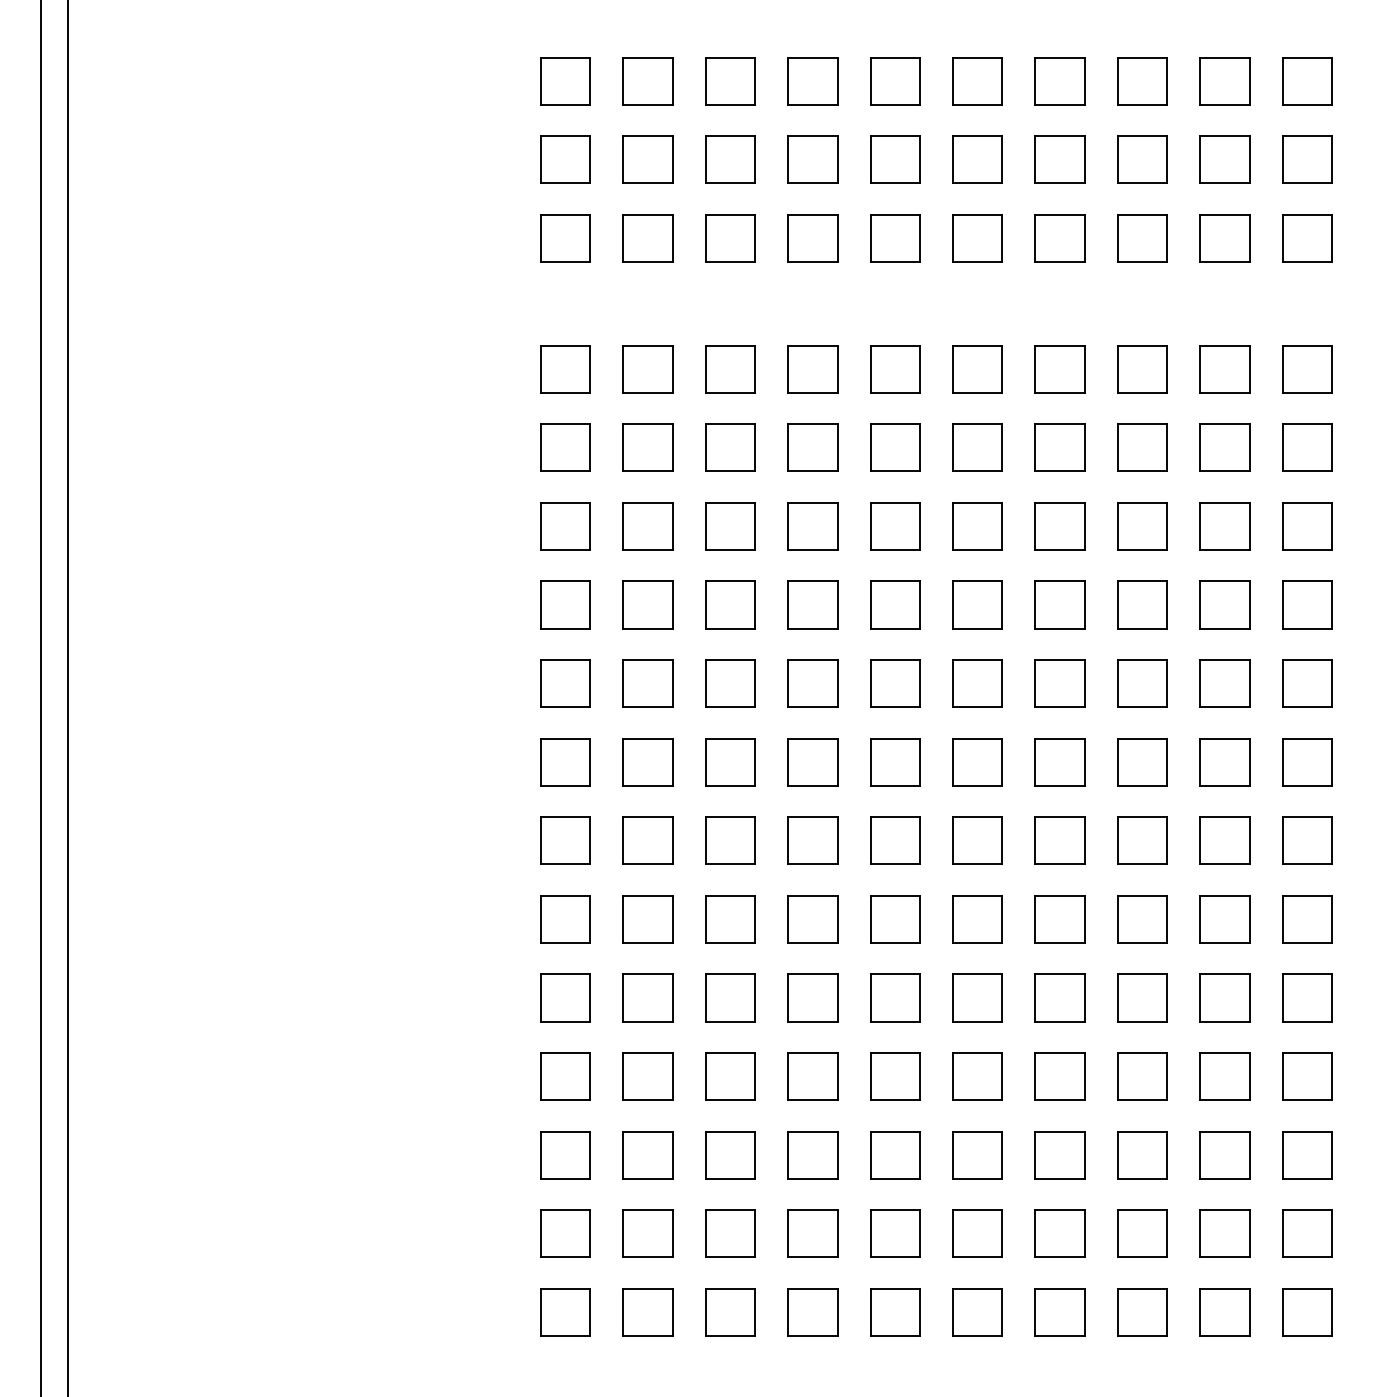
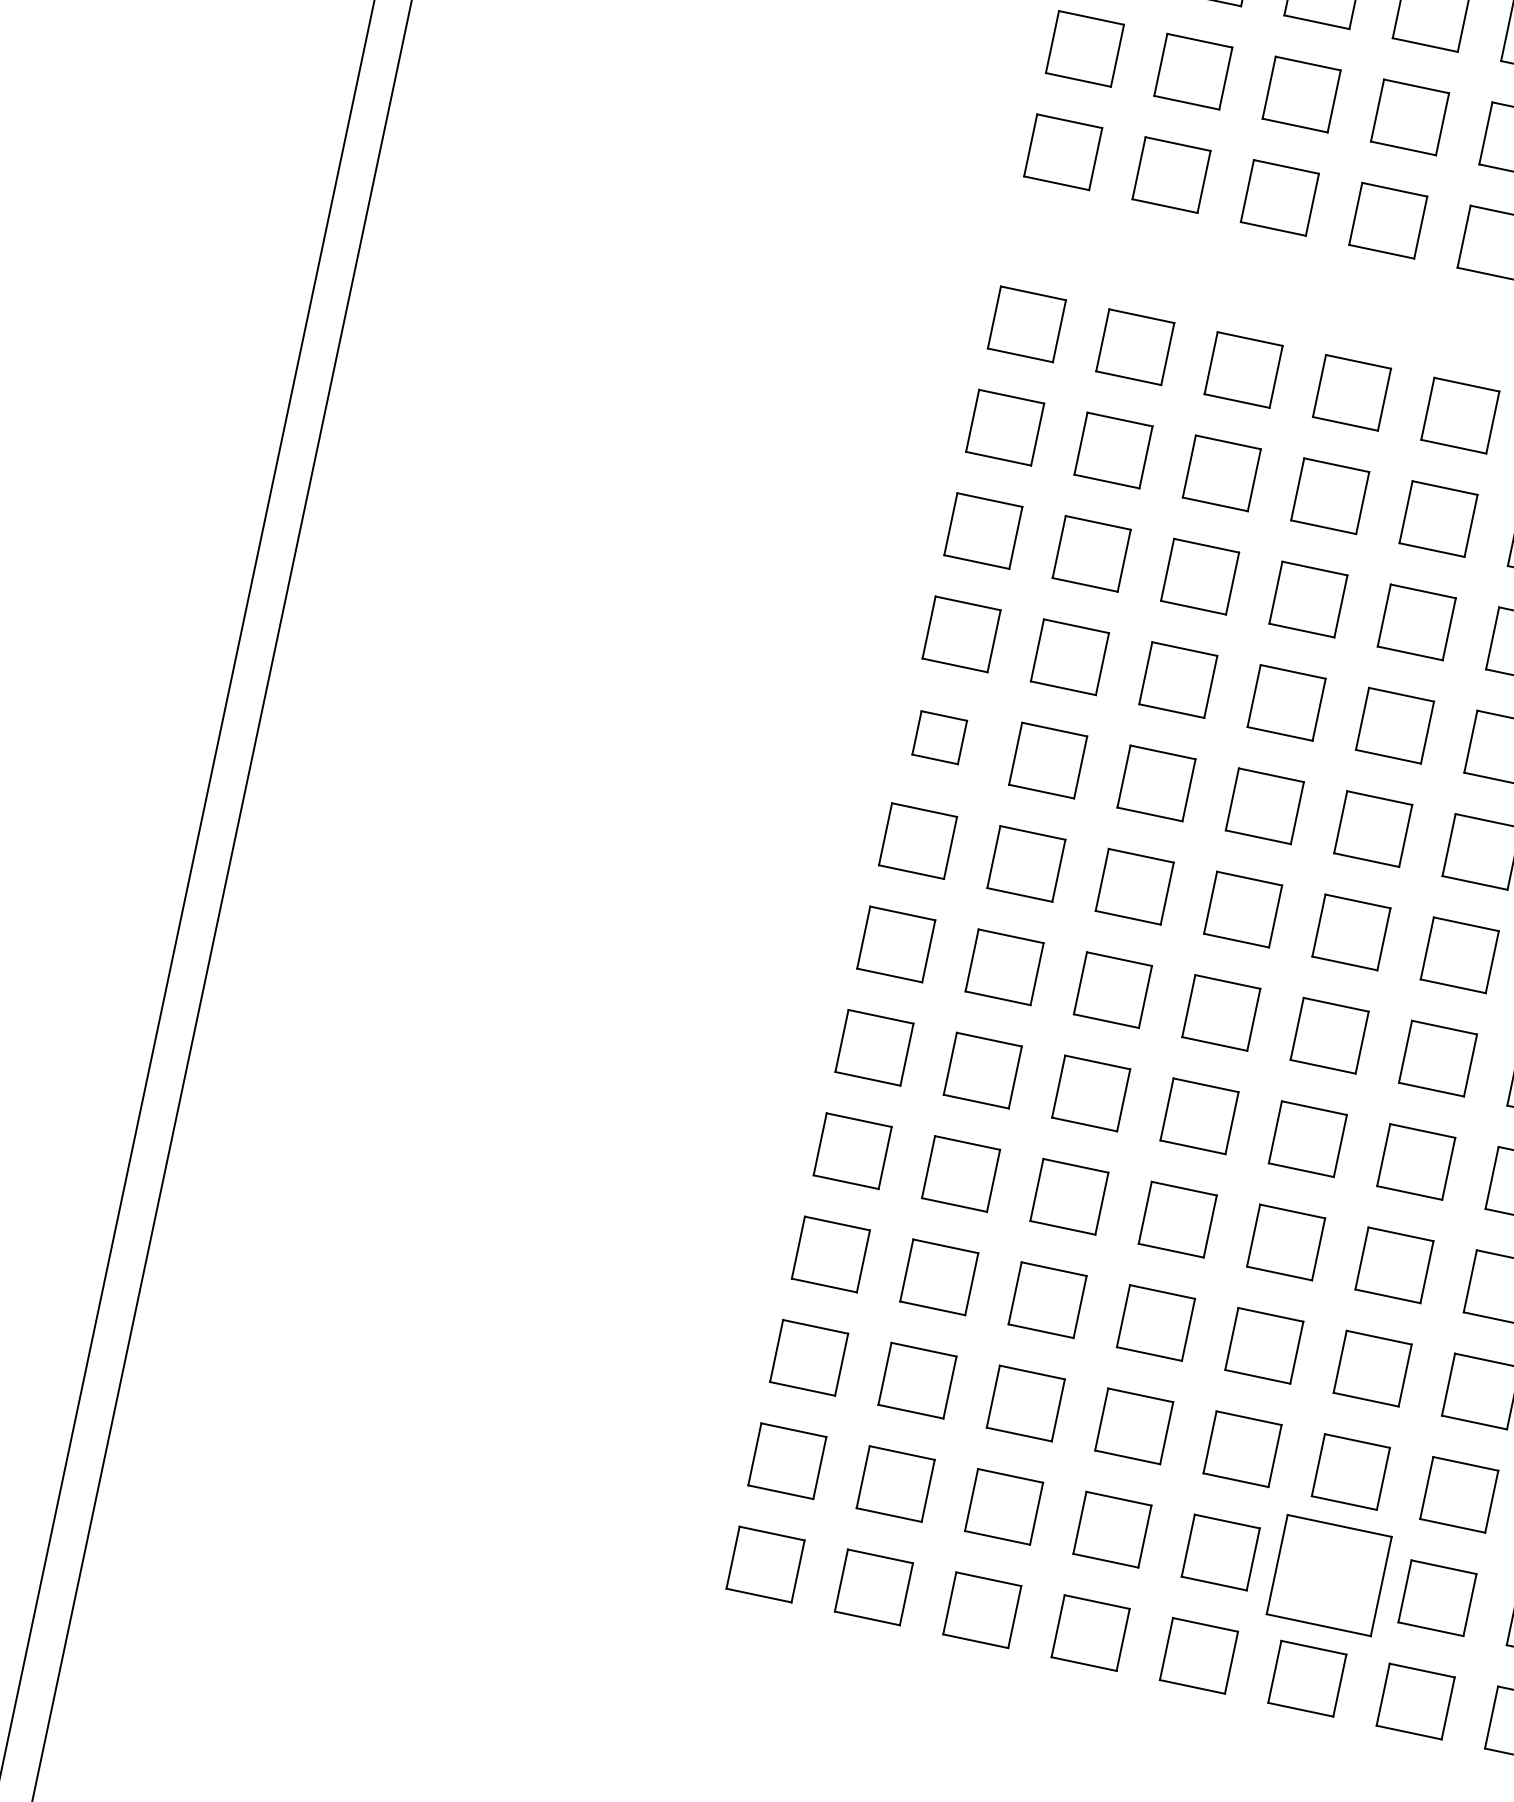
part: (565, 683) -> (939, 737), size x0.7
part: (977, 1233) -> (1328, 1575), size x1.6

